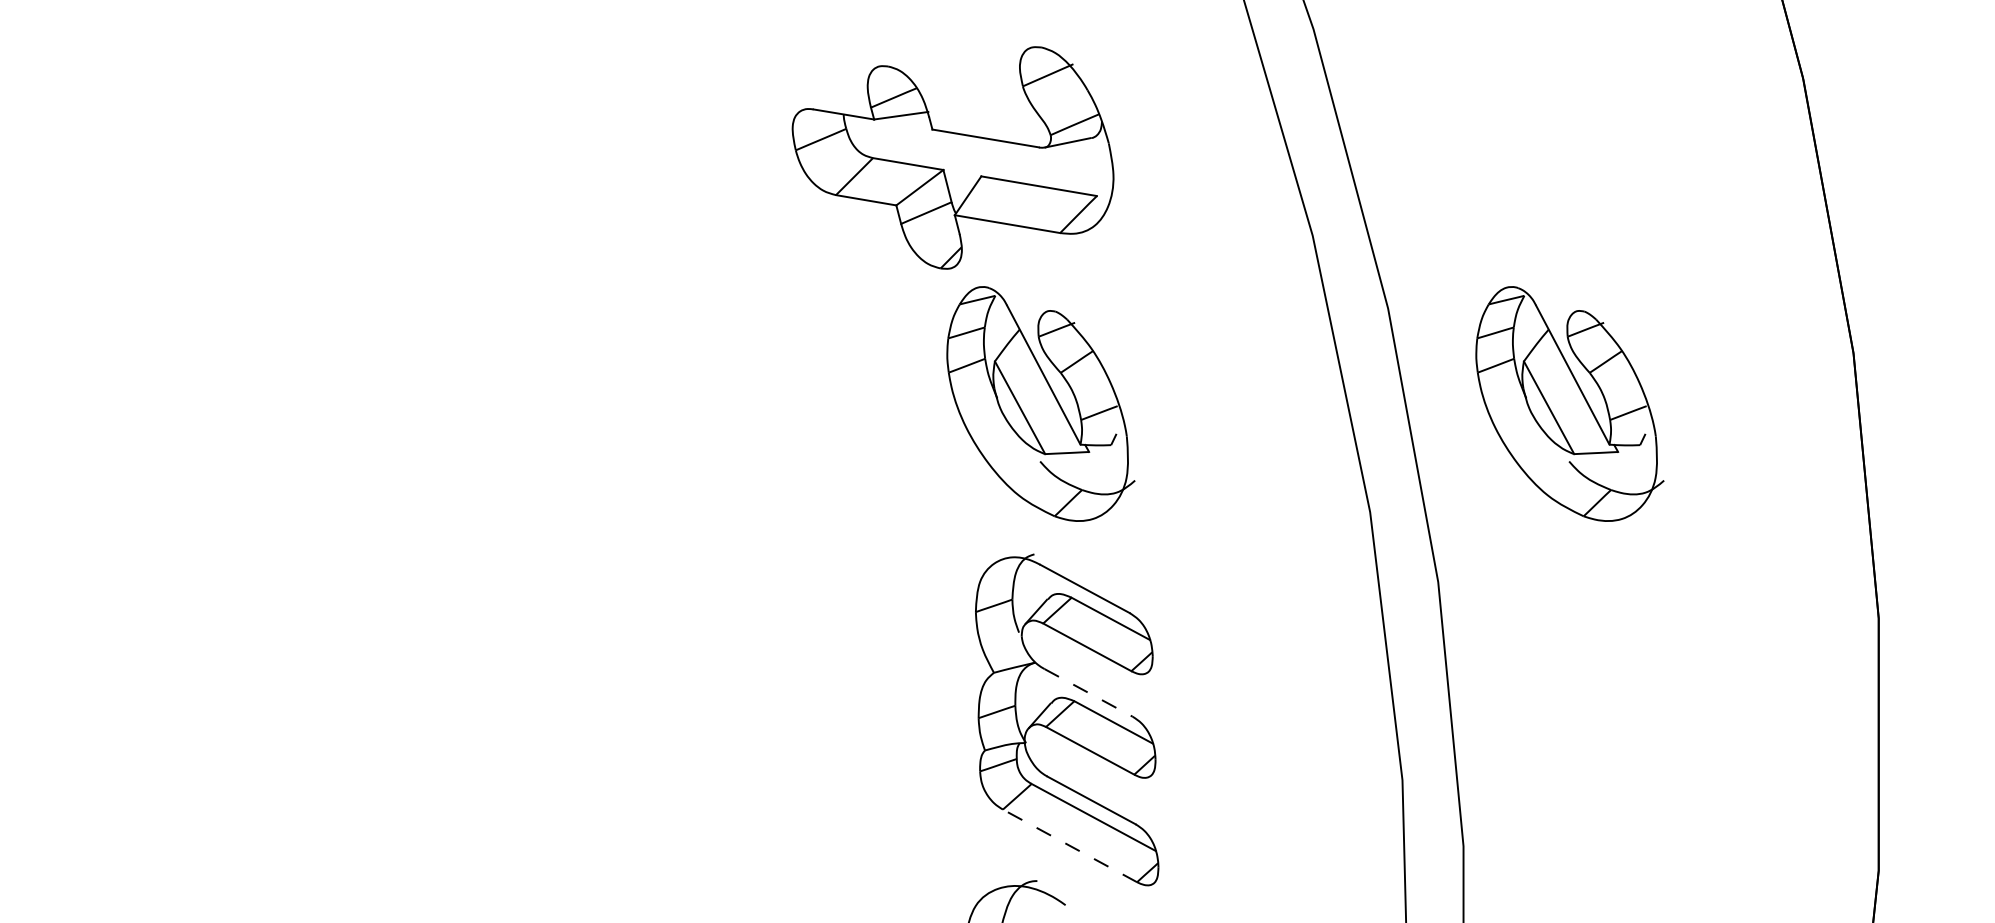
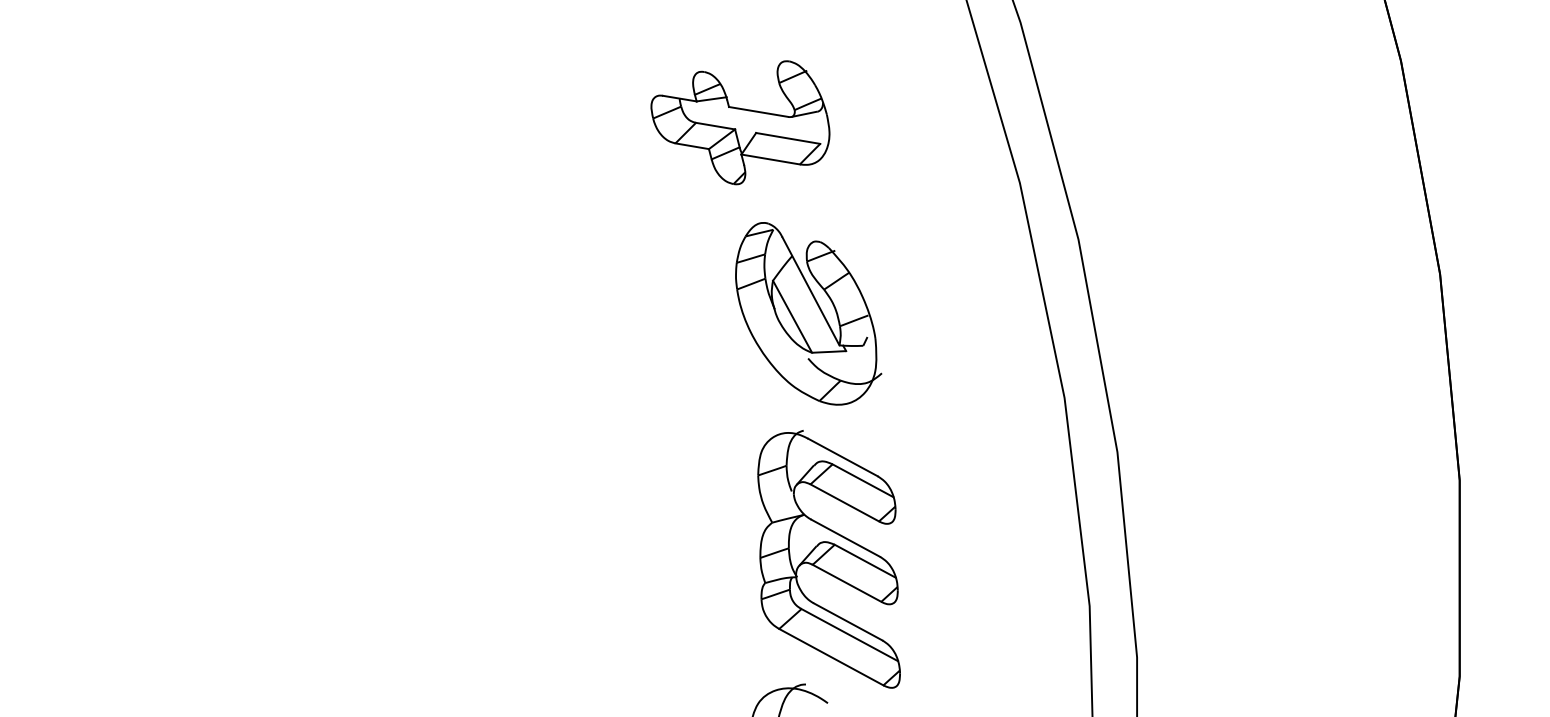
part: (952, 158) -> (740, 123), size x0.71
part: (1569, 403) -> (1219, 313), removed
line: (1089, 693) -> (846, 538), dashed -> solid
line: (1069, 845) -> (830, 656), dashed -> solid

